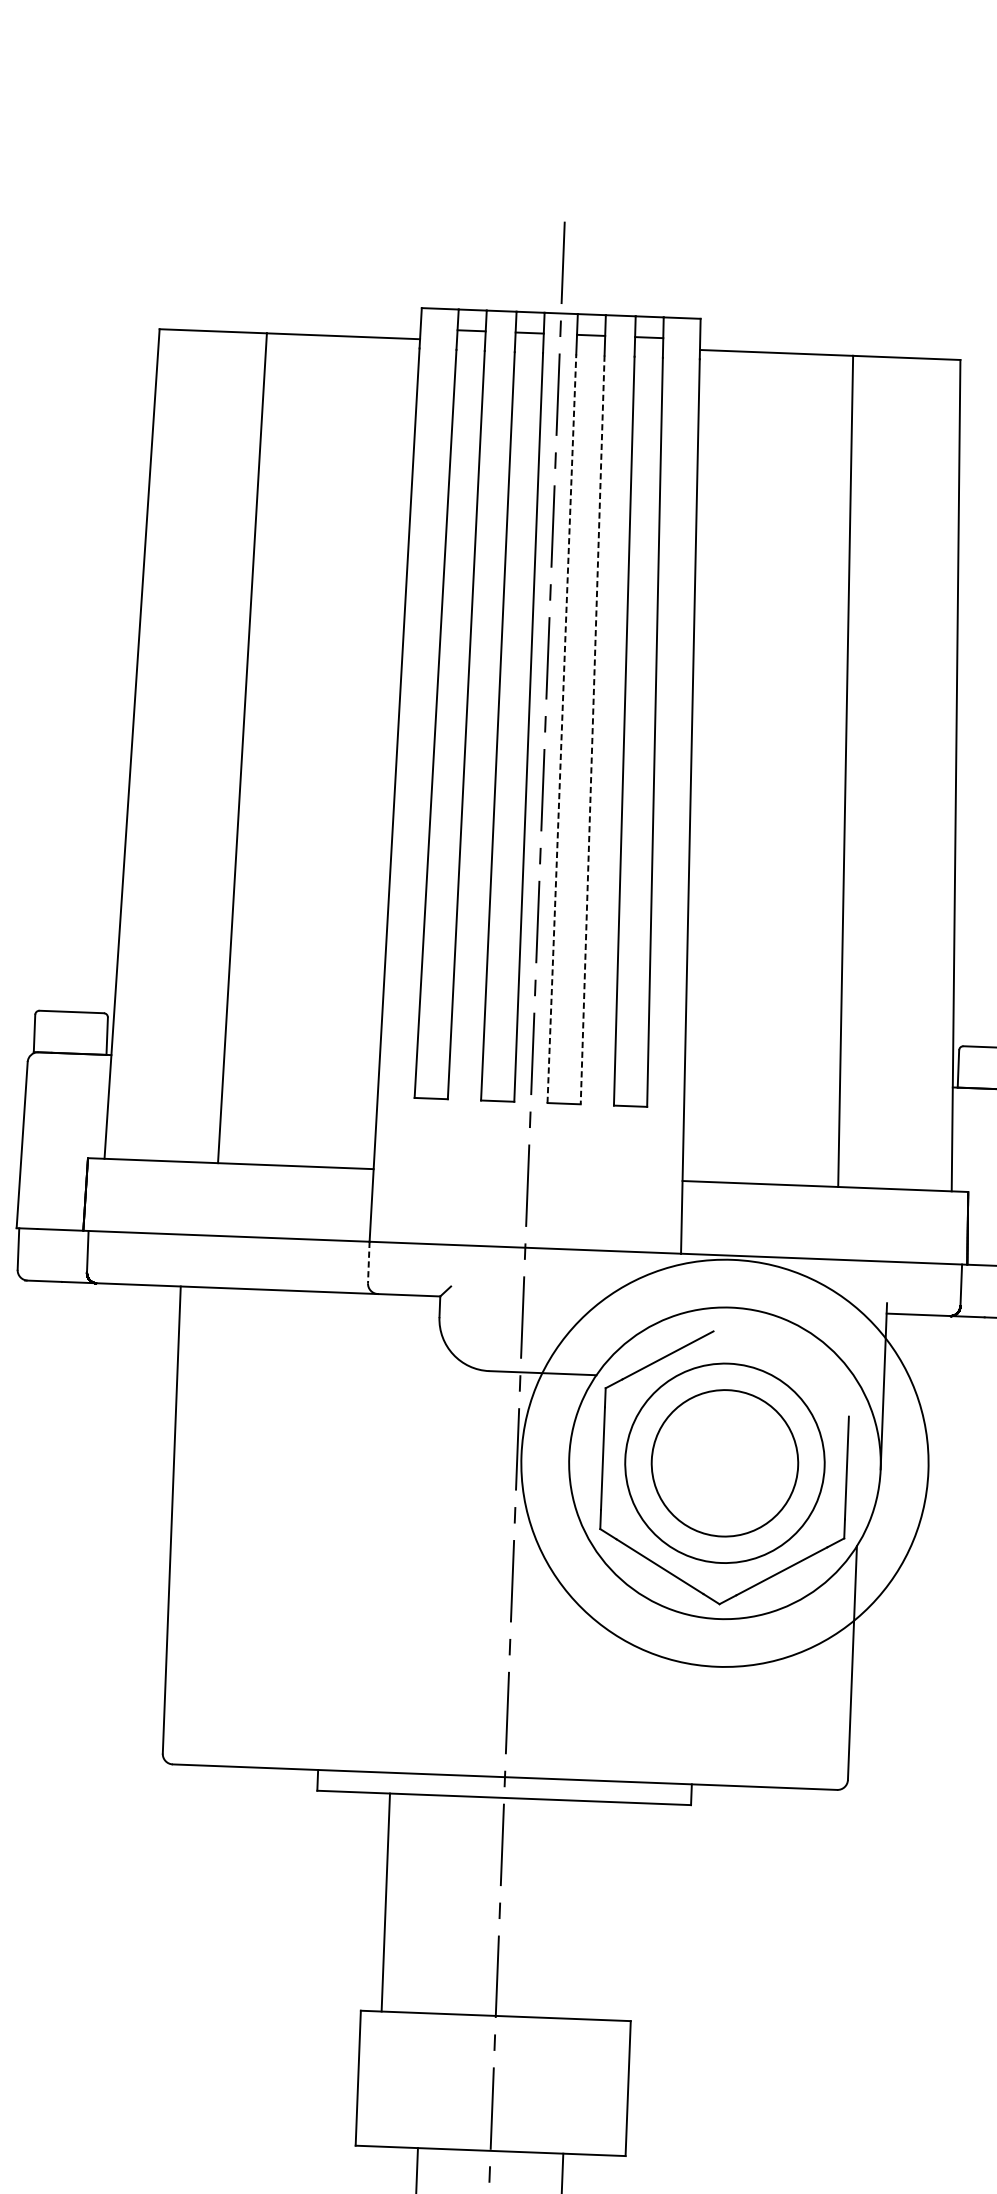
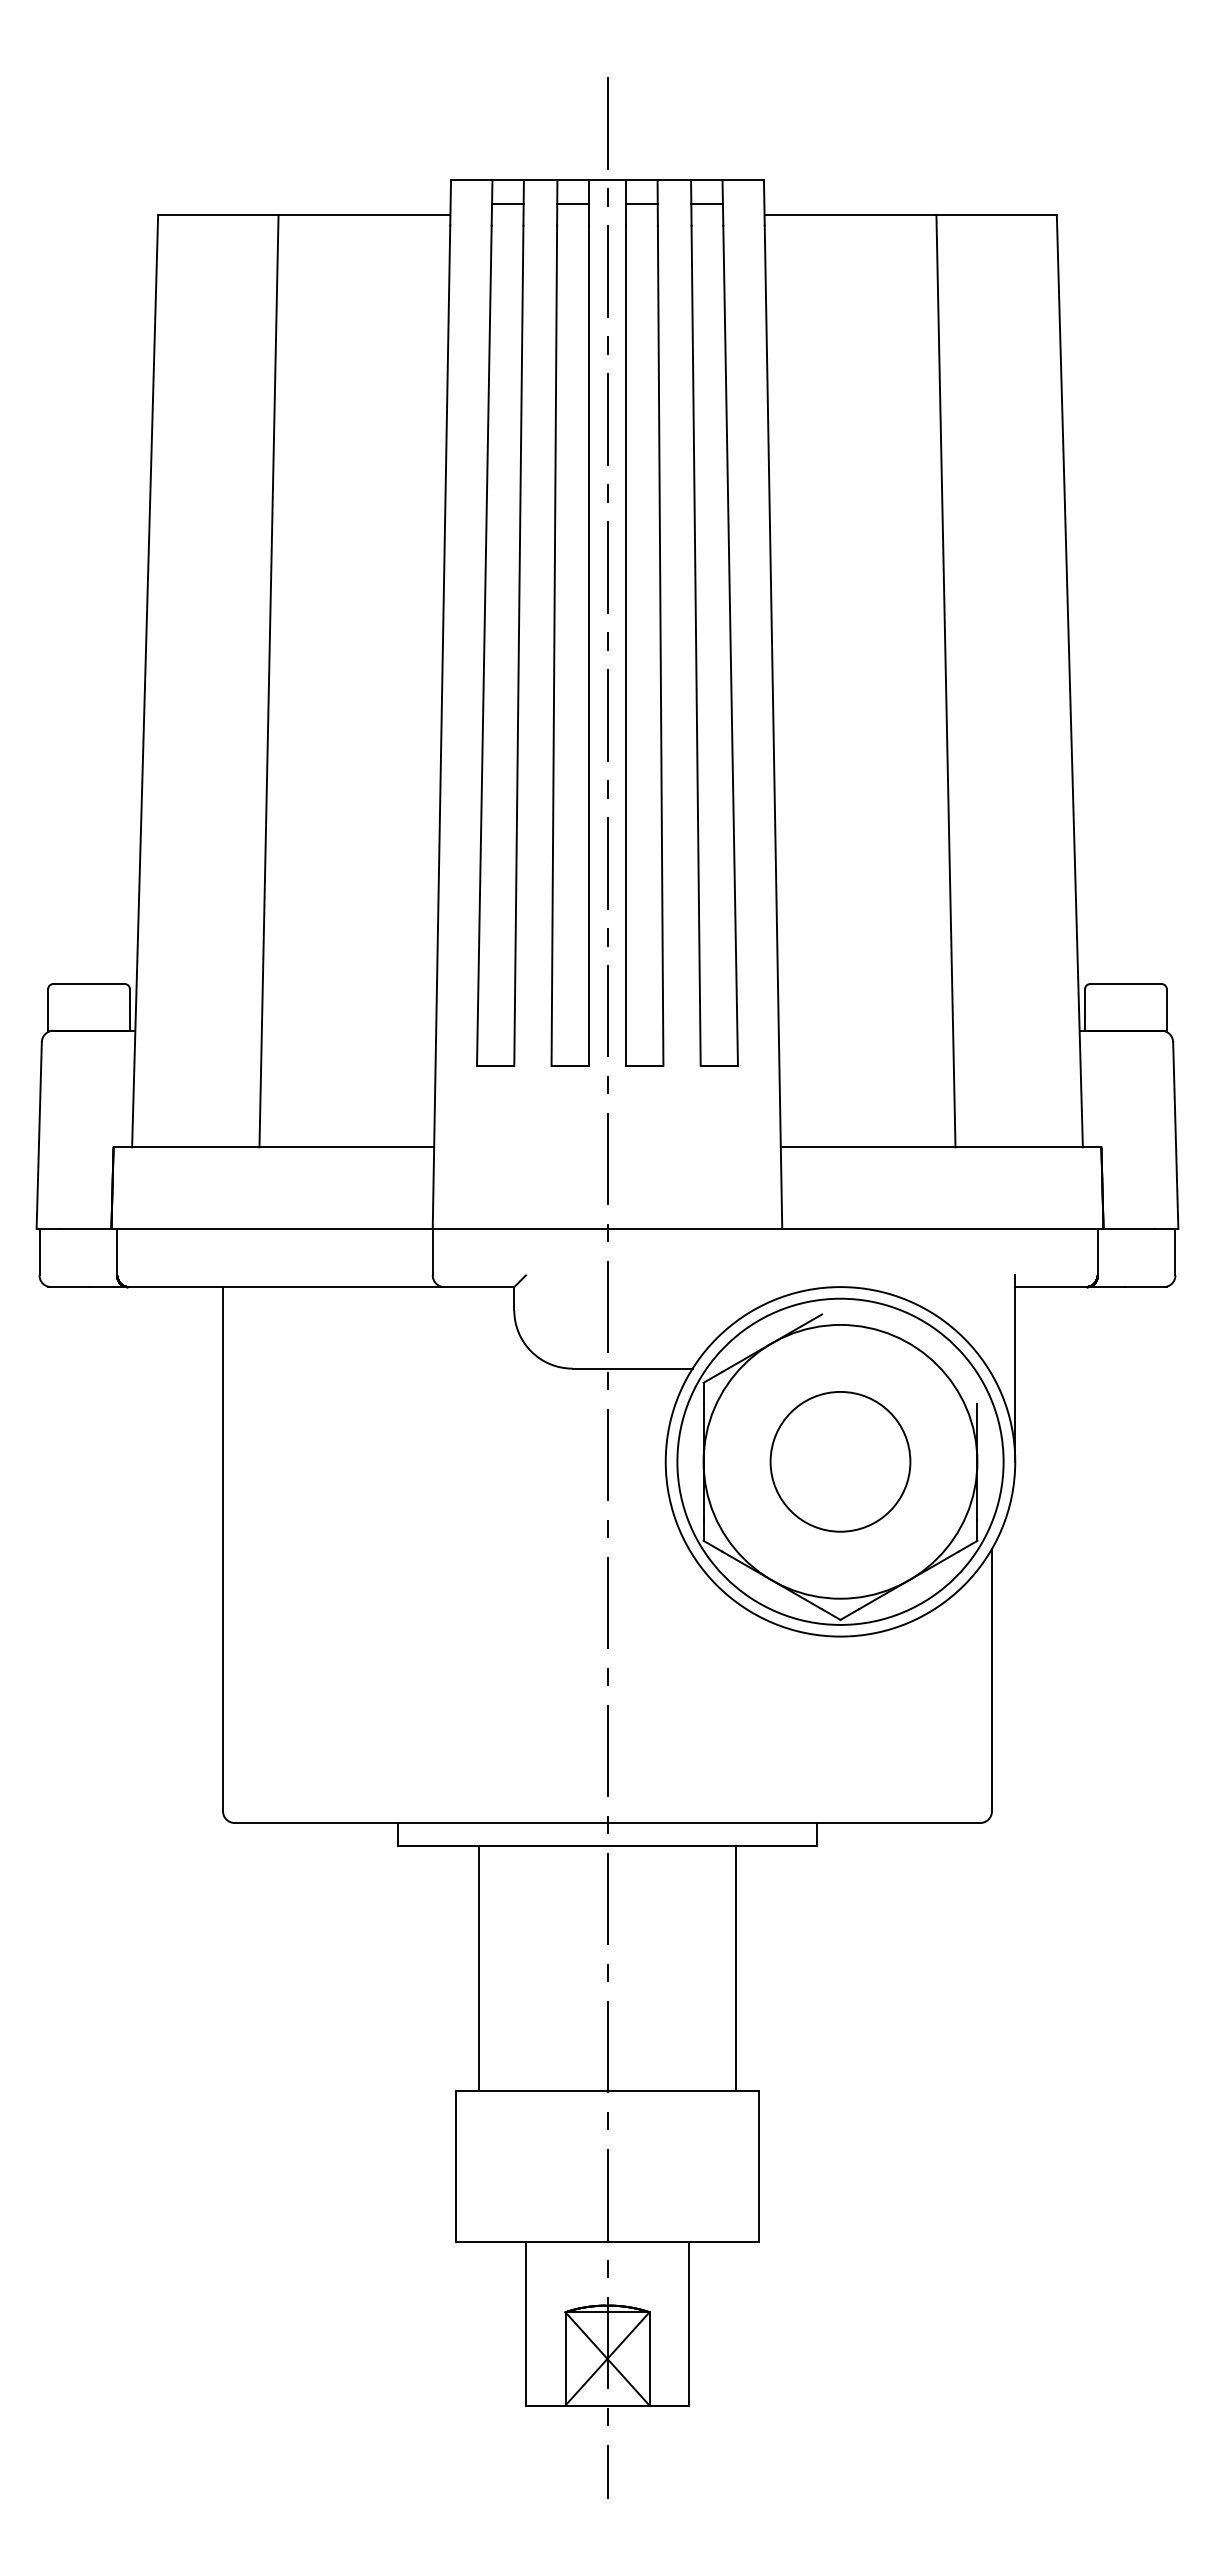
line: (562, 728) -> (626, 645), dashed -> solid
line: (592, 730) -> (660, 646), dashed -> solid
line: (368, 1262) -> (432, 1252), dashed -> solid
circle: (724, 1463) -> (840, 1461), size x0.62
circle: (724, 1463) -> (840, 1461), size x0.71
circle: (724, 1463) -> (840, 1461), size x1.67
line: (614, 1911) -> (735, 1968), added

